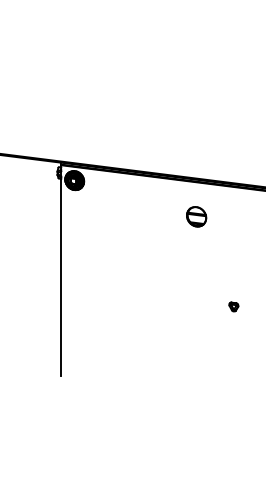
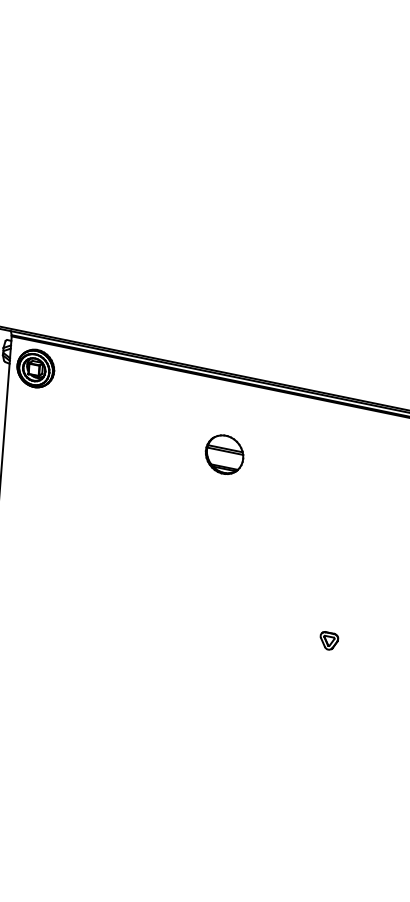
part: (196, 216) -> (224, 454), moved

